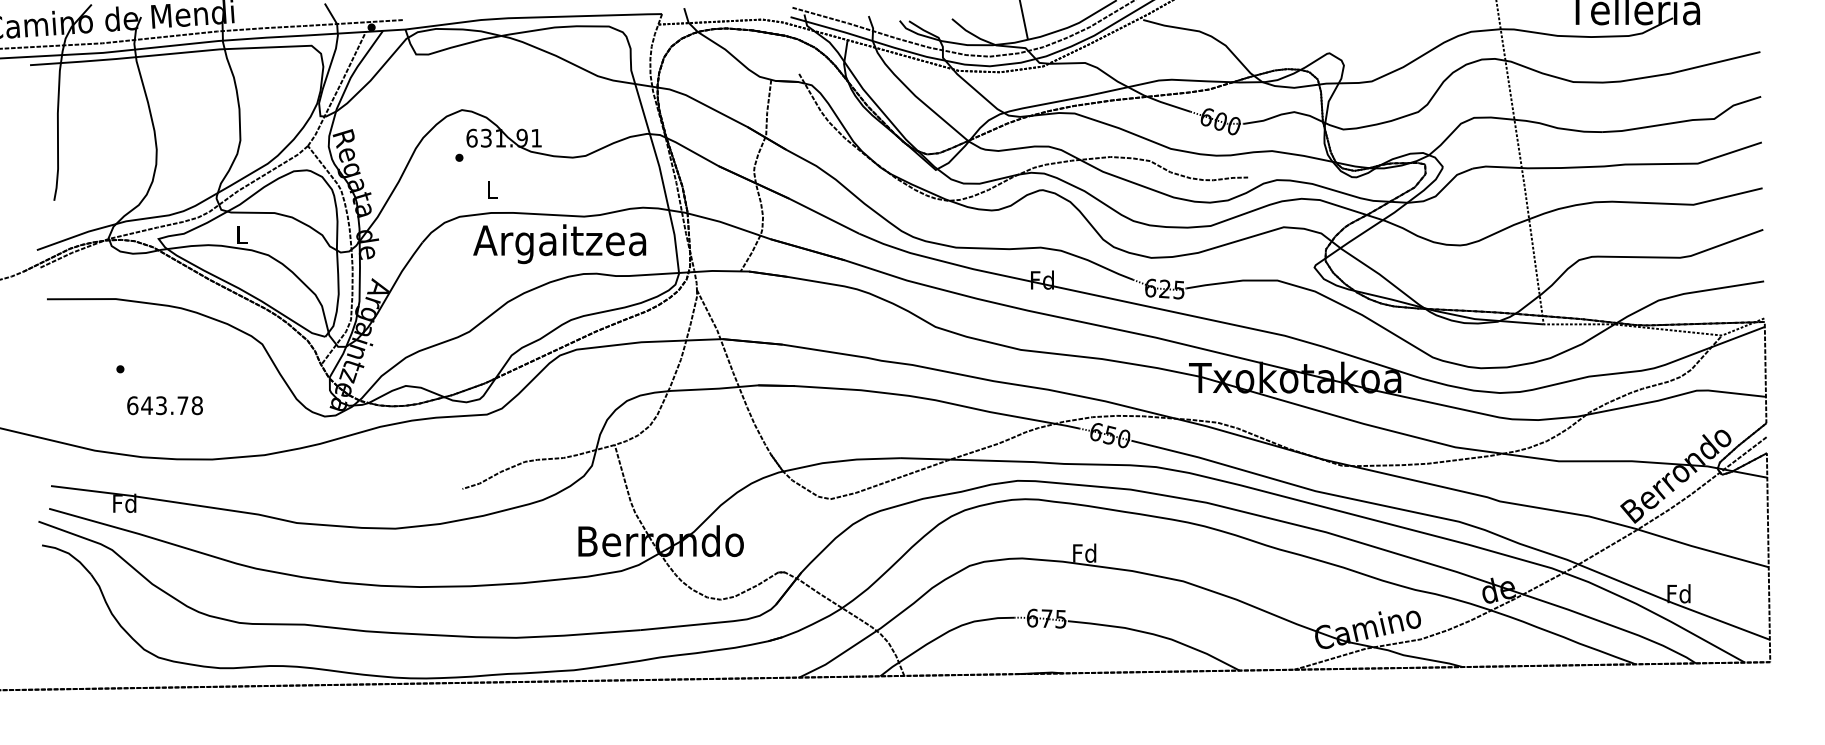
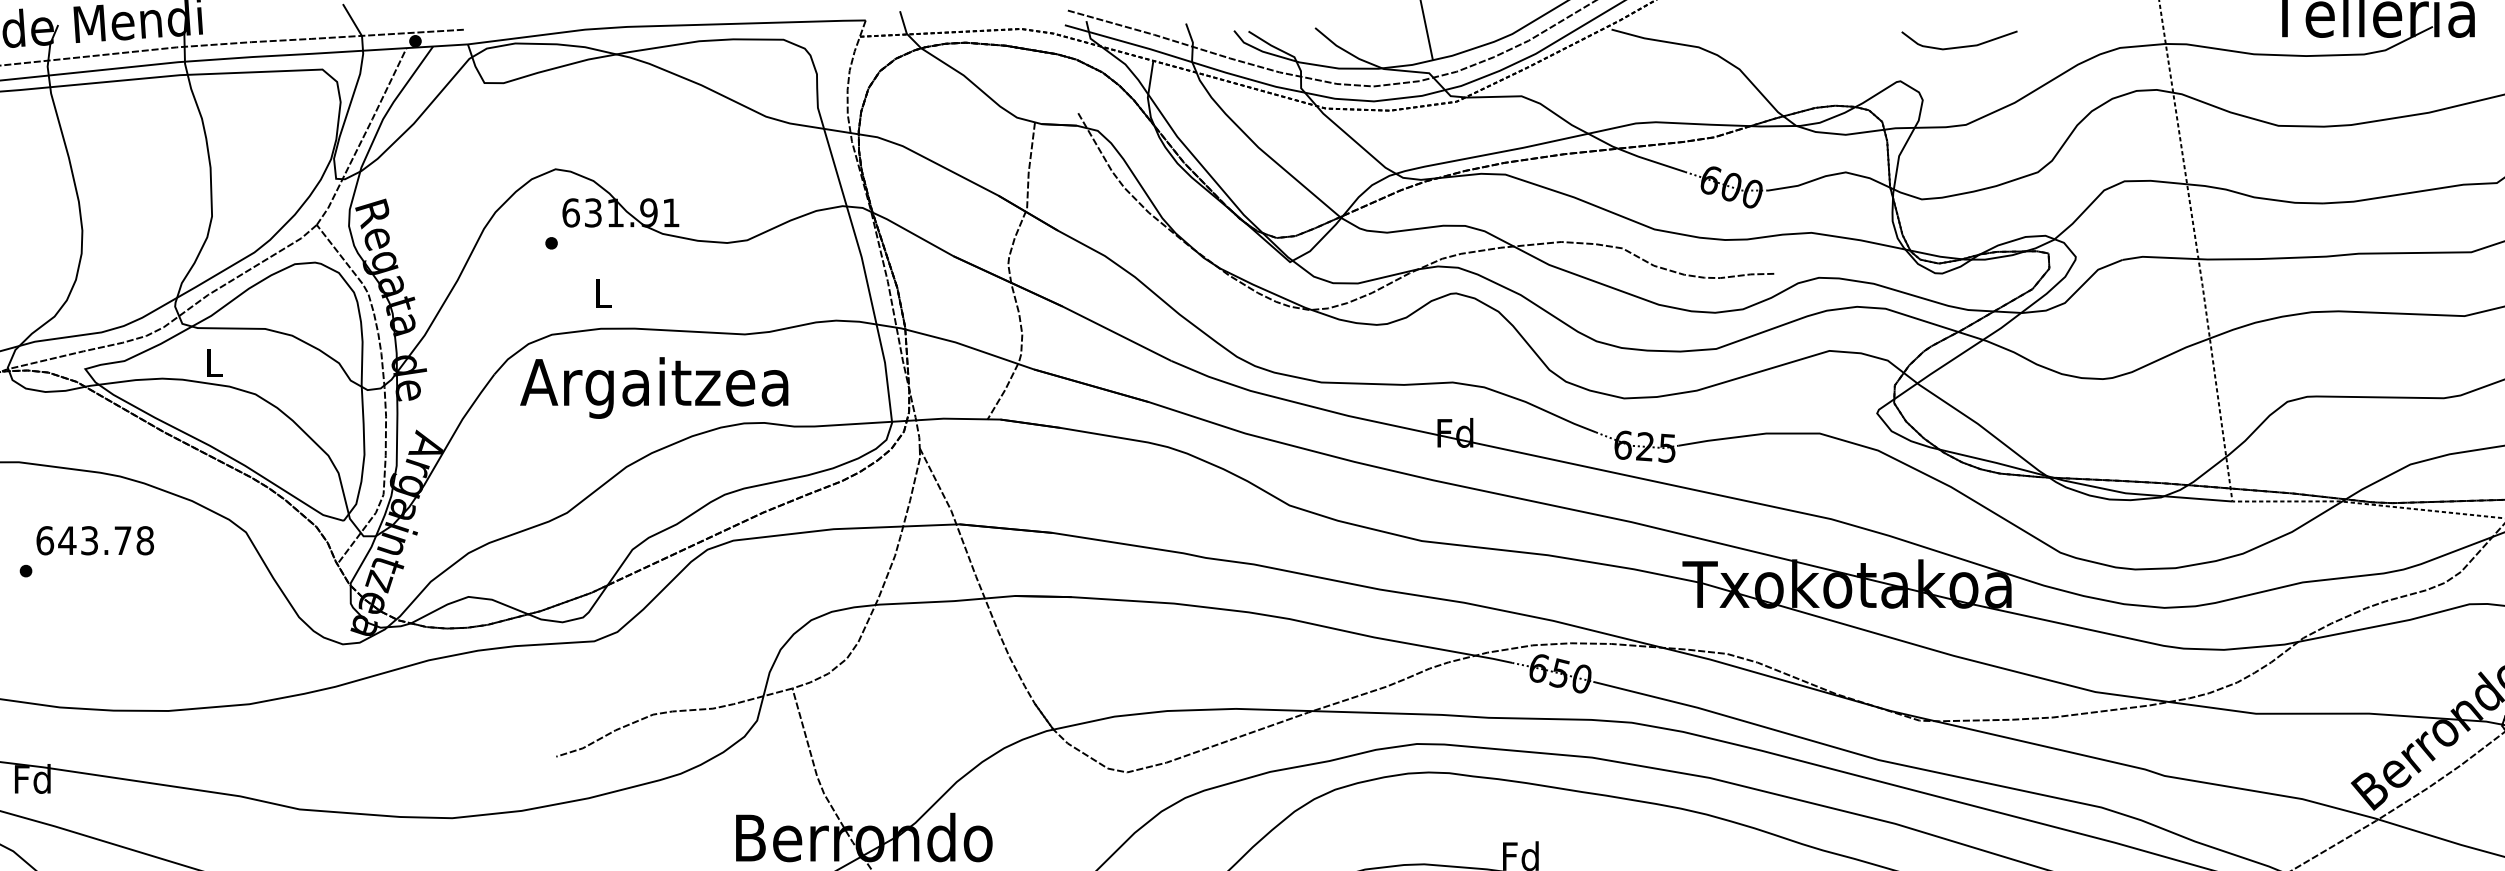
curve: (1367, 30) -> (1959, 45), added
text: (559, 244) -> (653, 388), moved
text: (164, 405) -> (94, 540), moved

